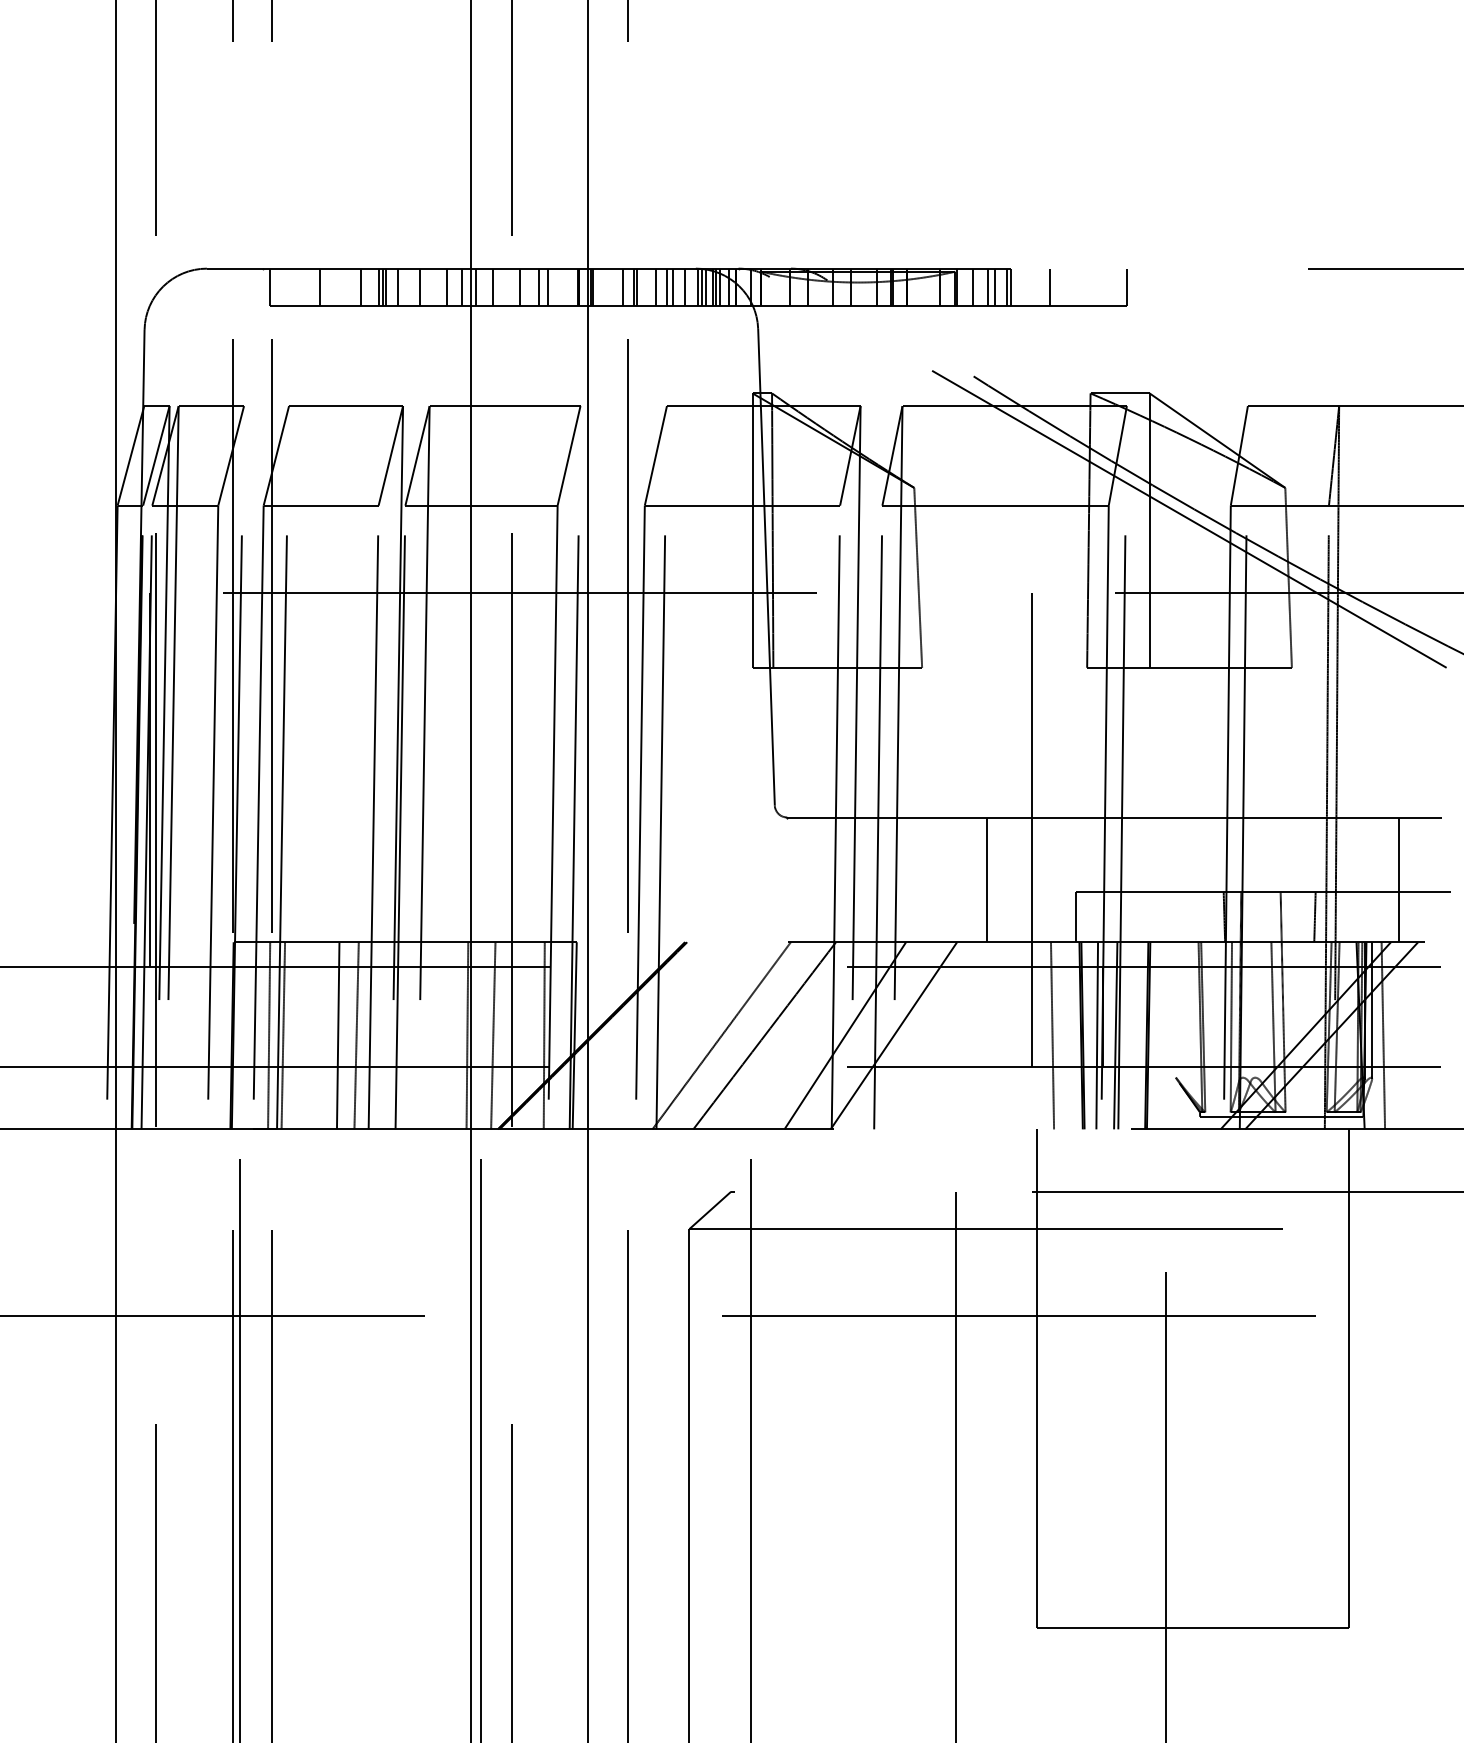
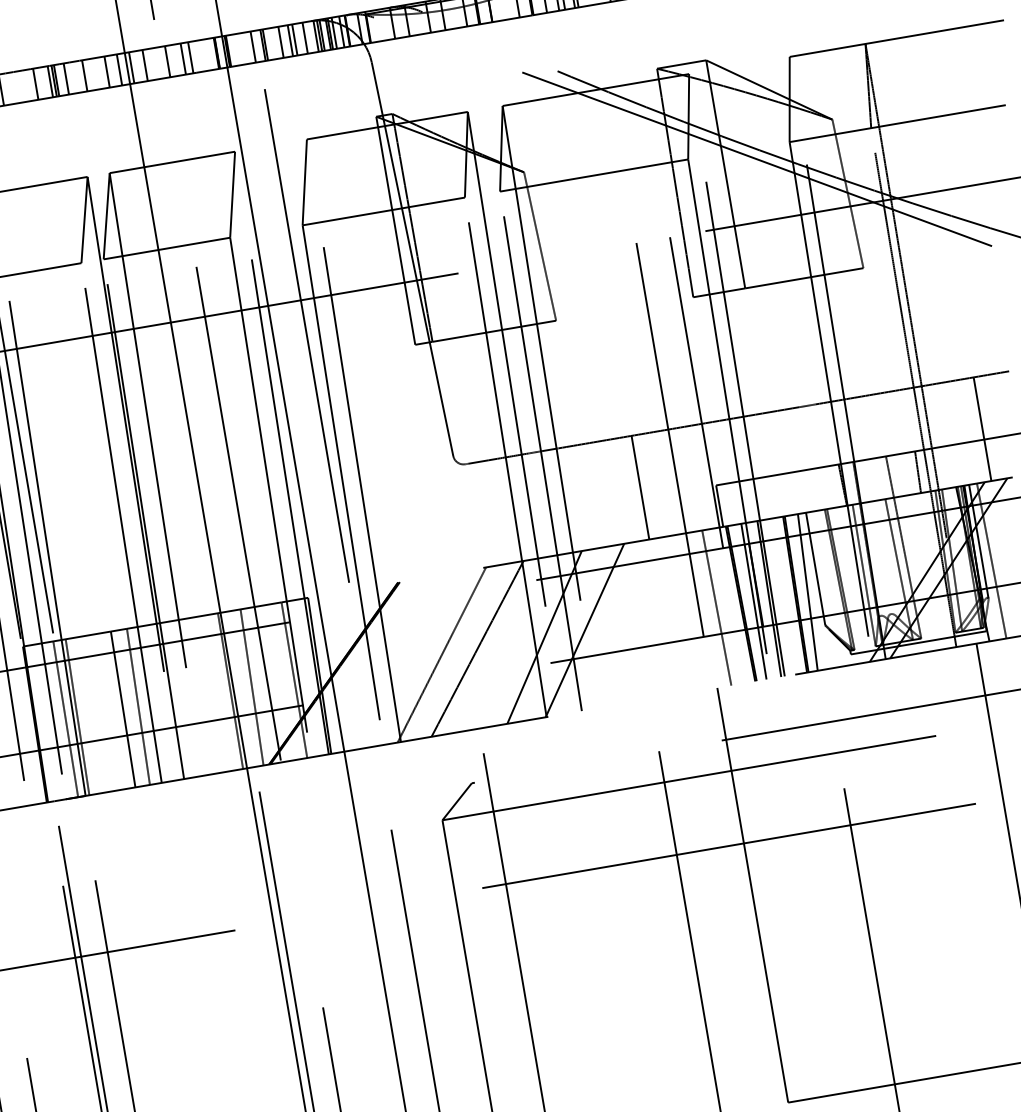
line: (1071, 779) -> (696, 392), added
line: (1175, 1009) -> (815, 568), added
line: (1162, 1035) -> (808, 592), added

